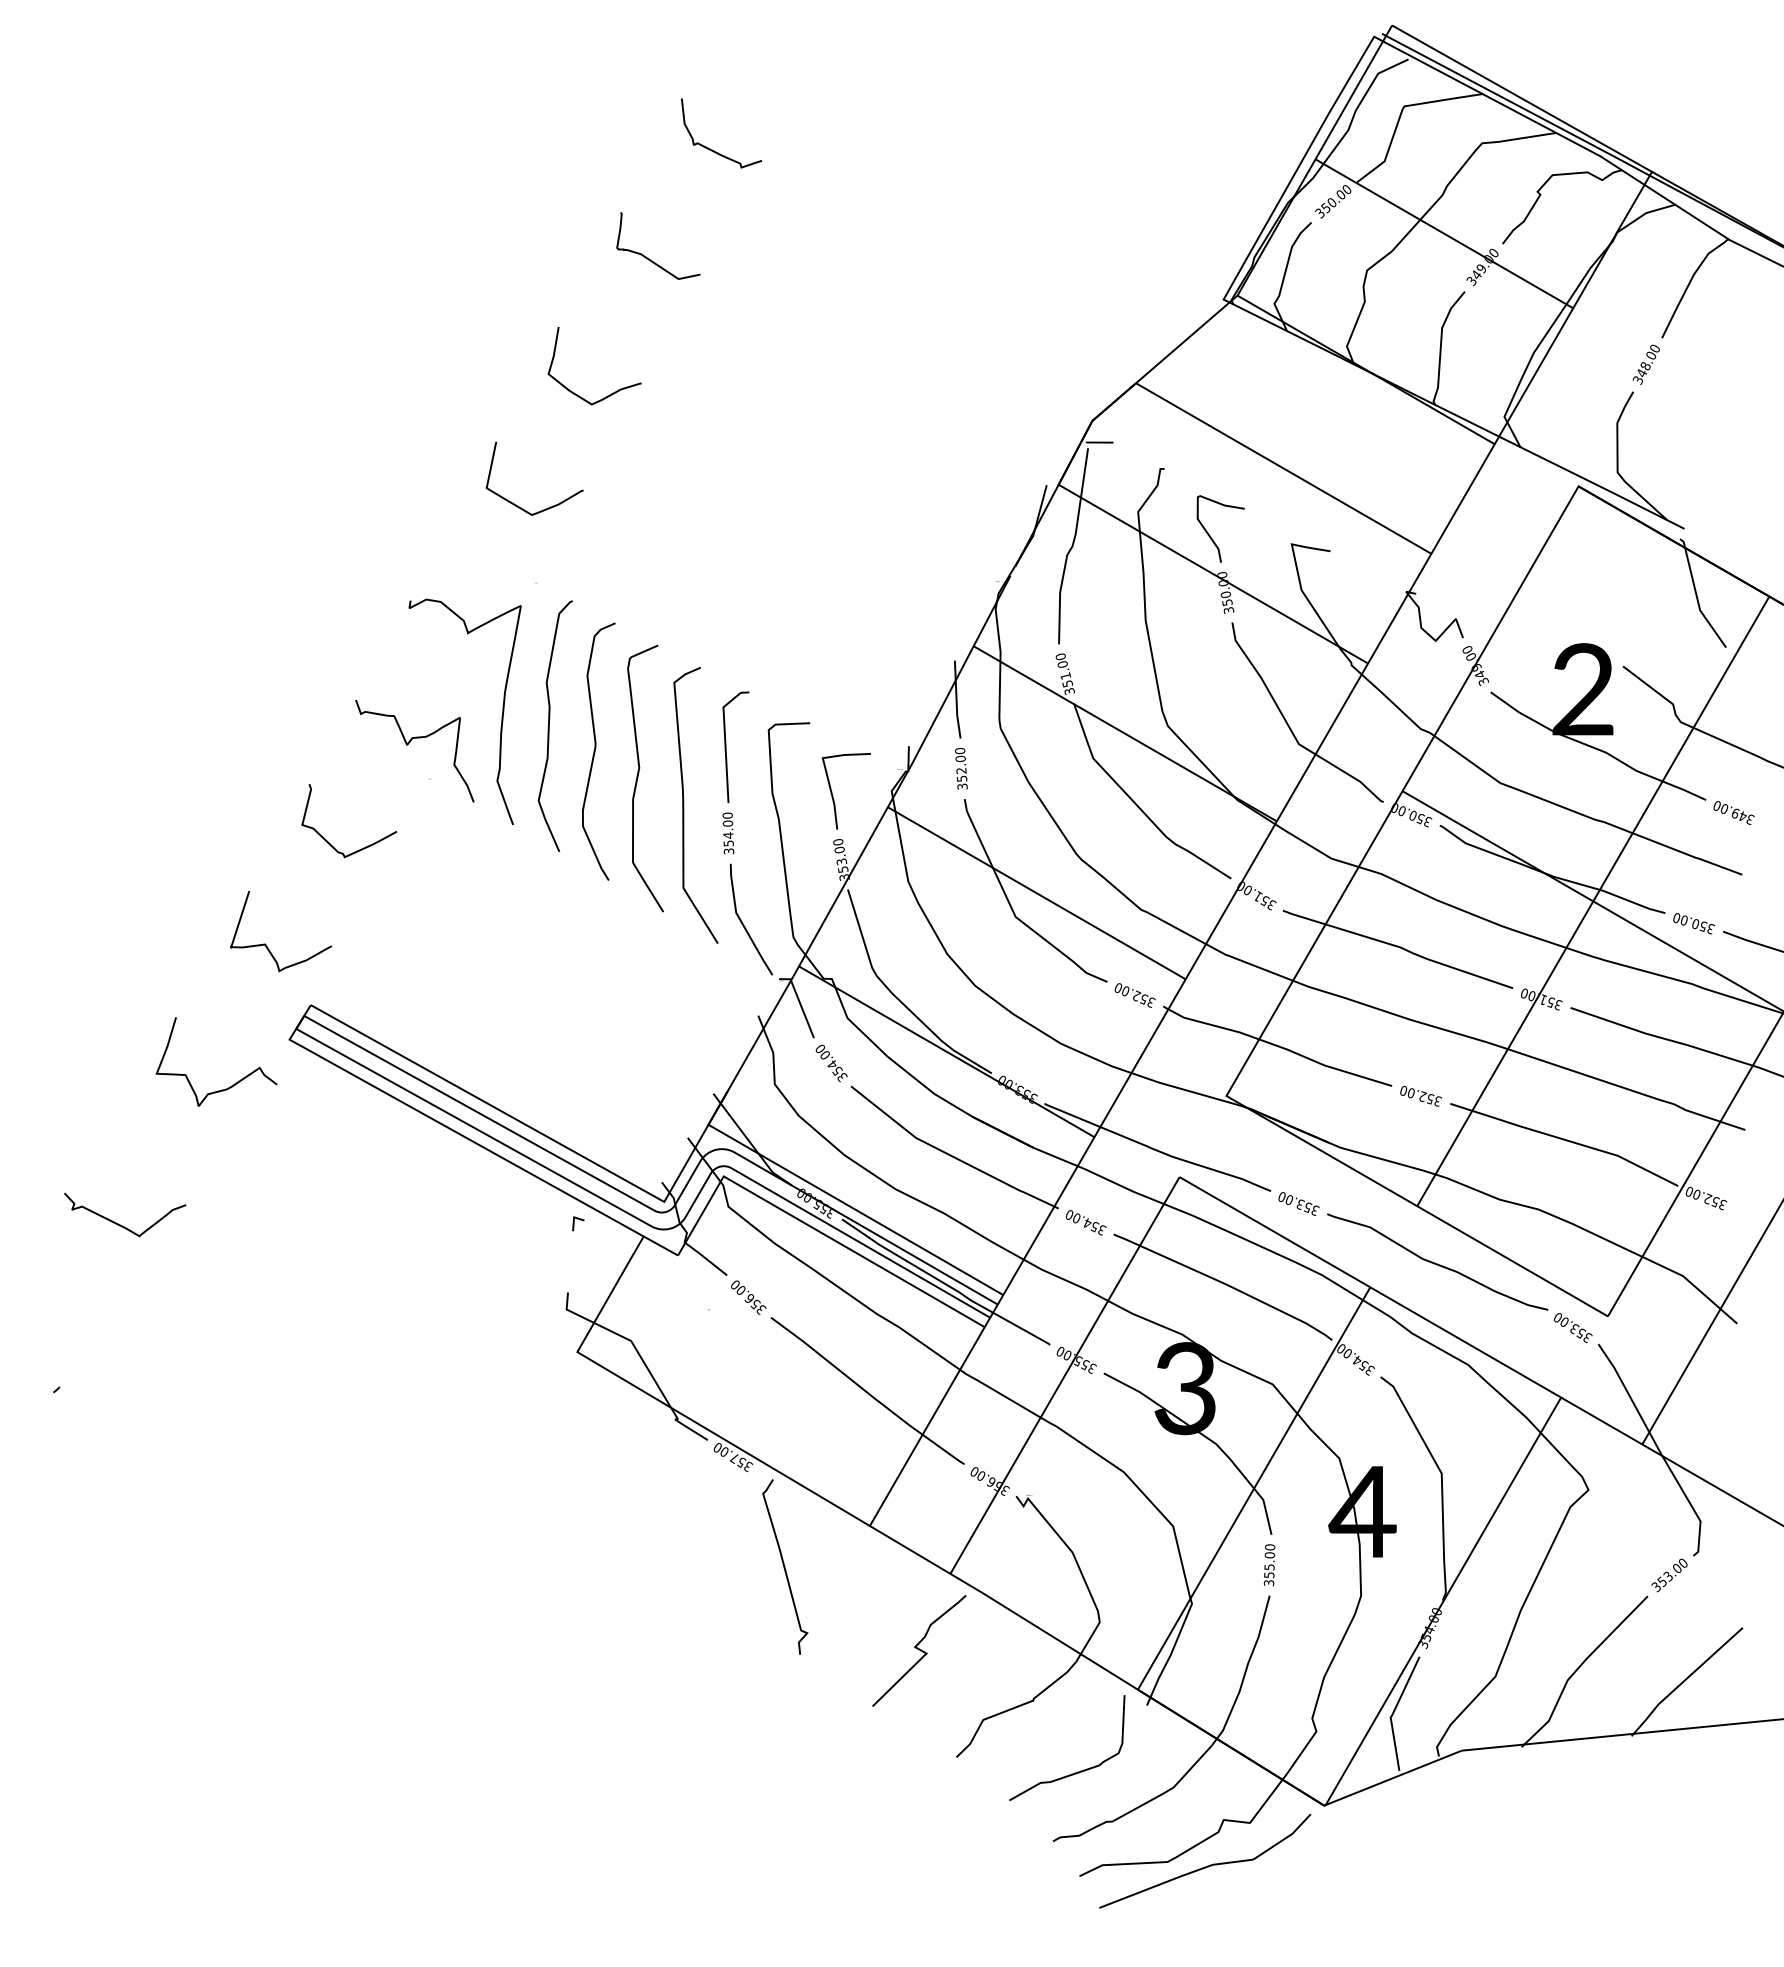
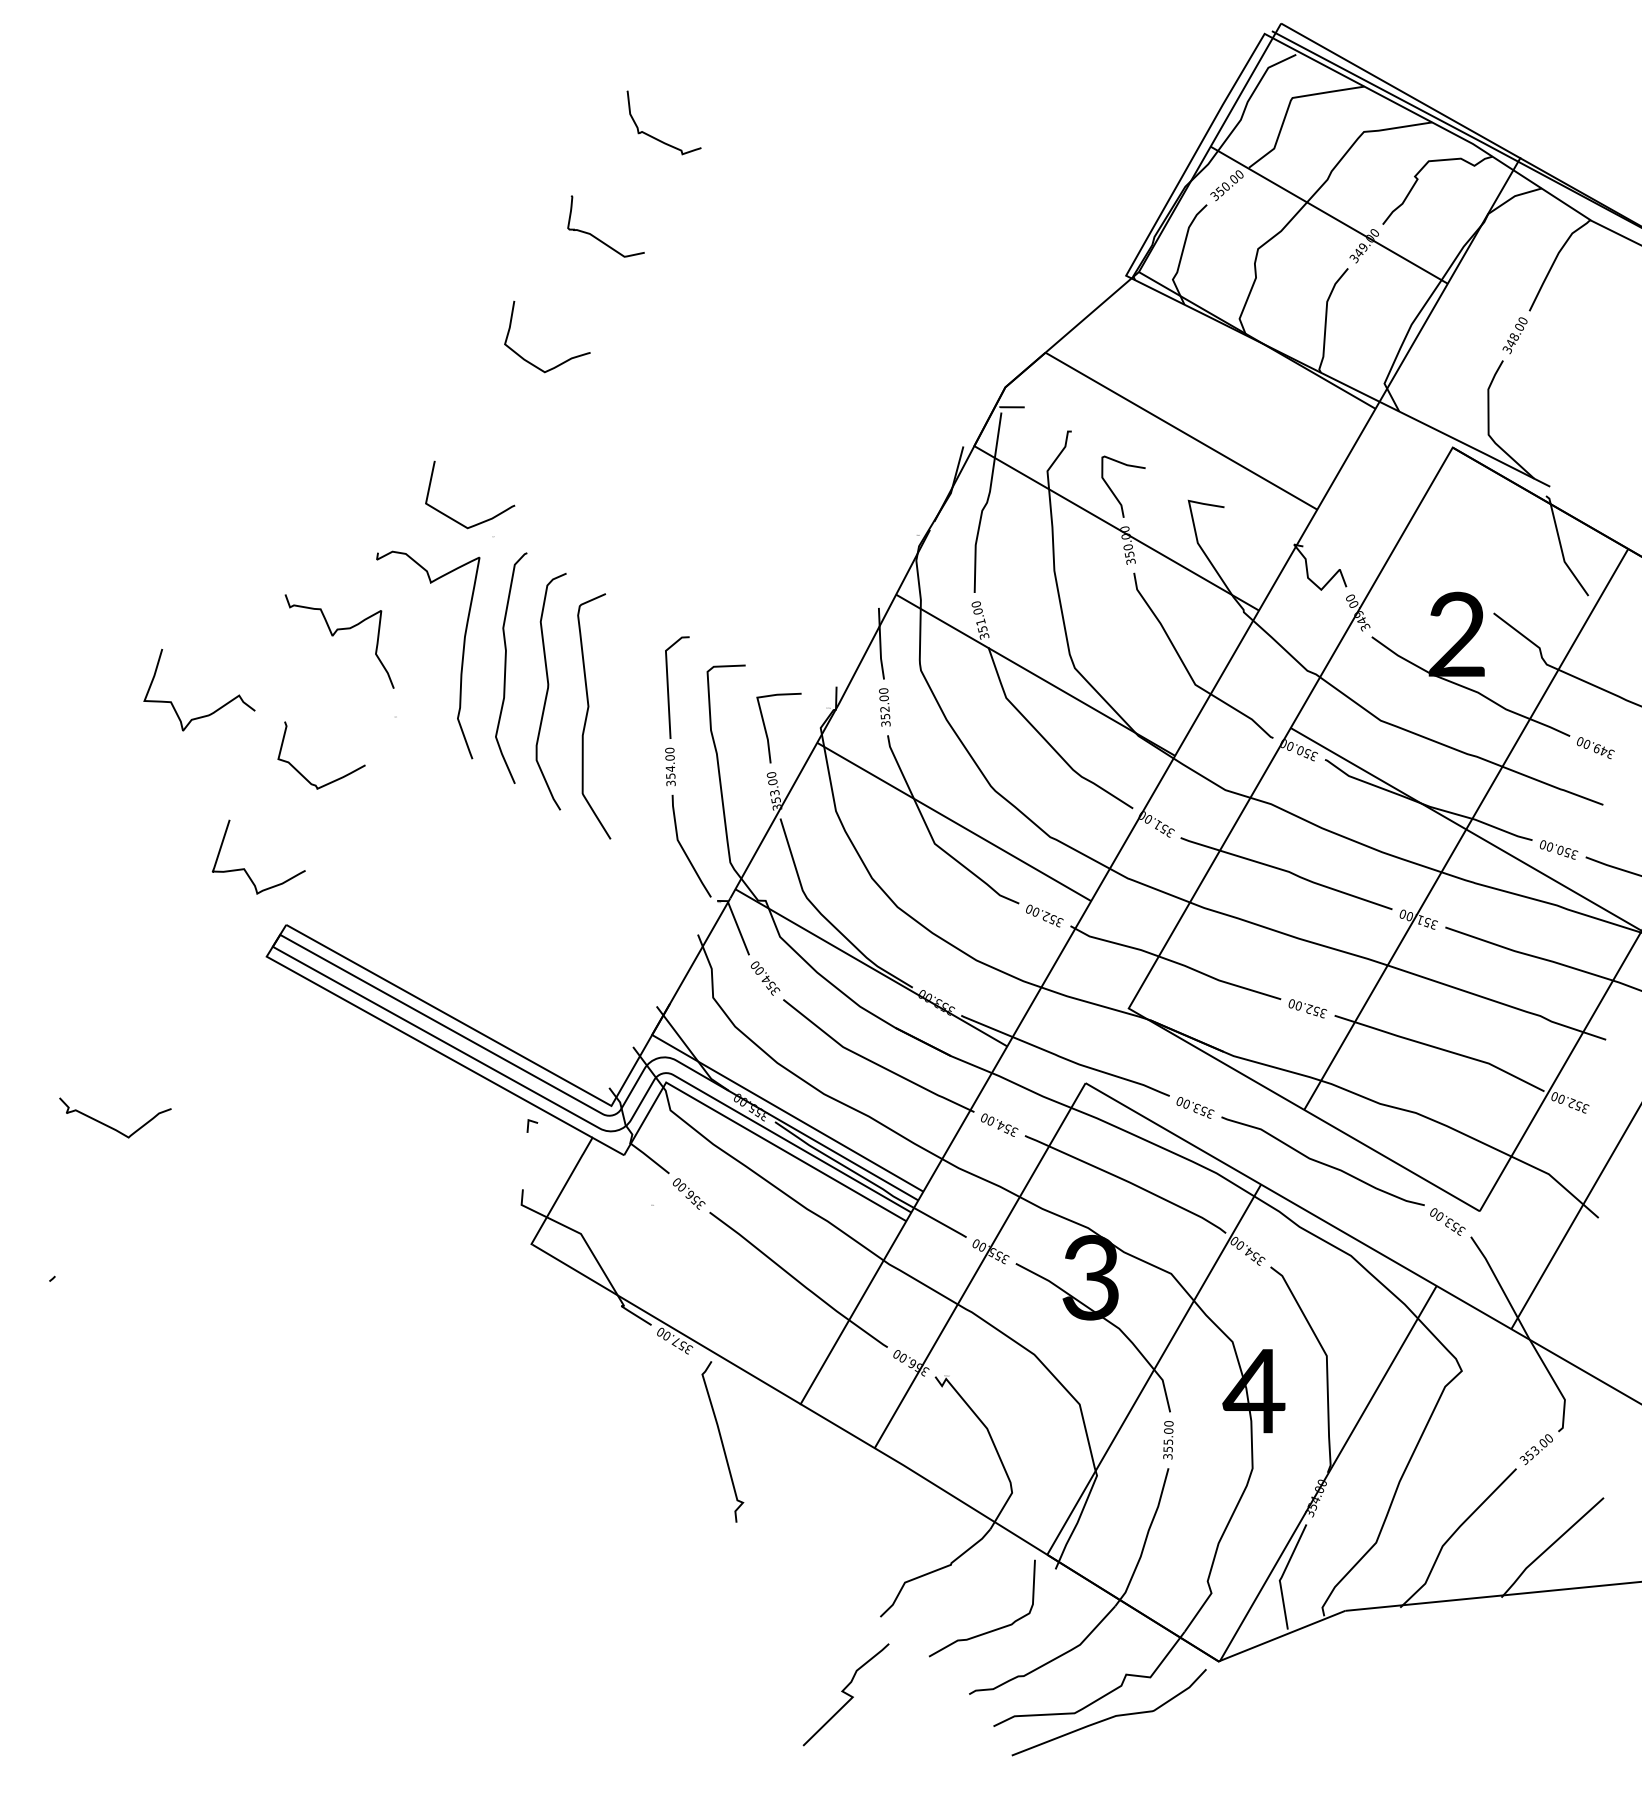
curve: (516, 504) -> (453, 518), moved
curve: (408, 744) -> (333, 635), moved
curve: (684, 805) -> (630, 741), removed
curve: (229, 1086) -> (211, 712), moved
curve: (919, 1650) -> (846, 1694), moved

